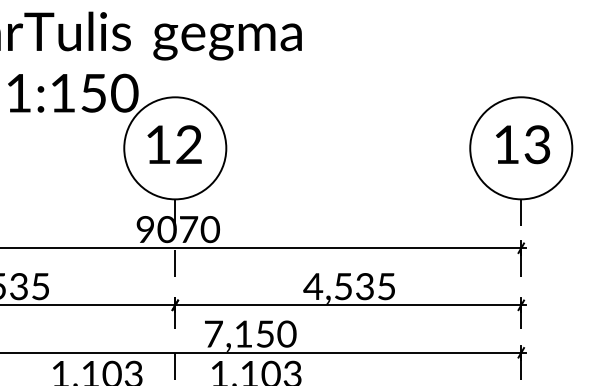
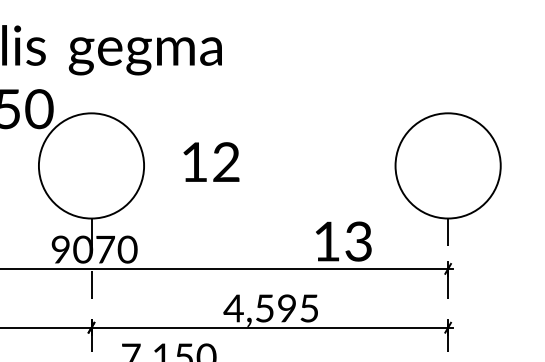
text: (174, 144) -> (211, 161), moved
text: (523, 144) -> (344, 241), moved
text: (364, 286) -> (286, 308), 4,535 -> 4,595

